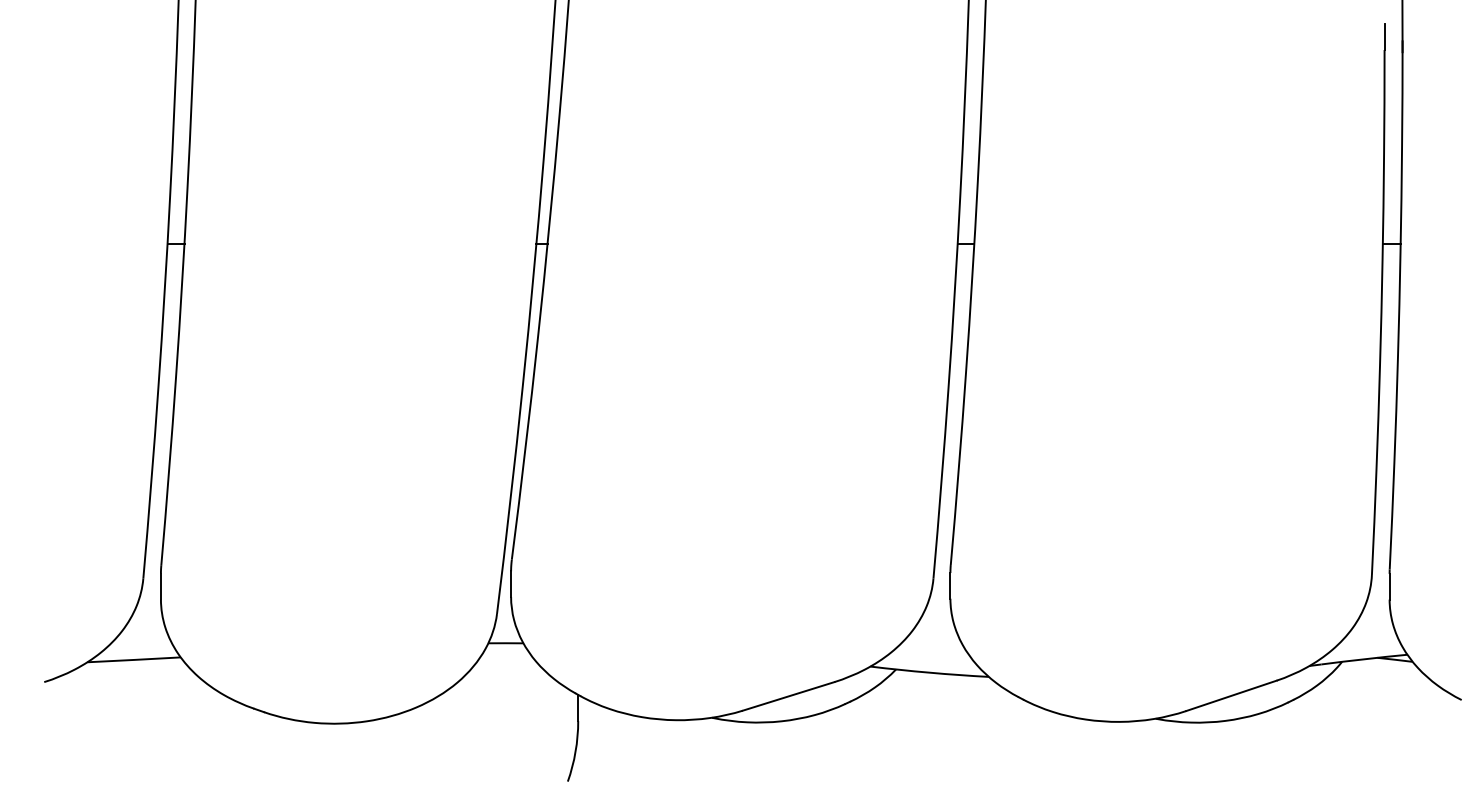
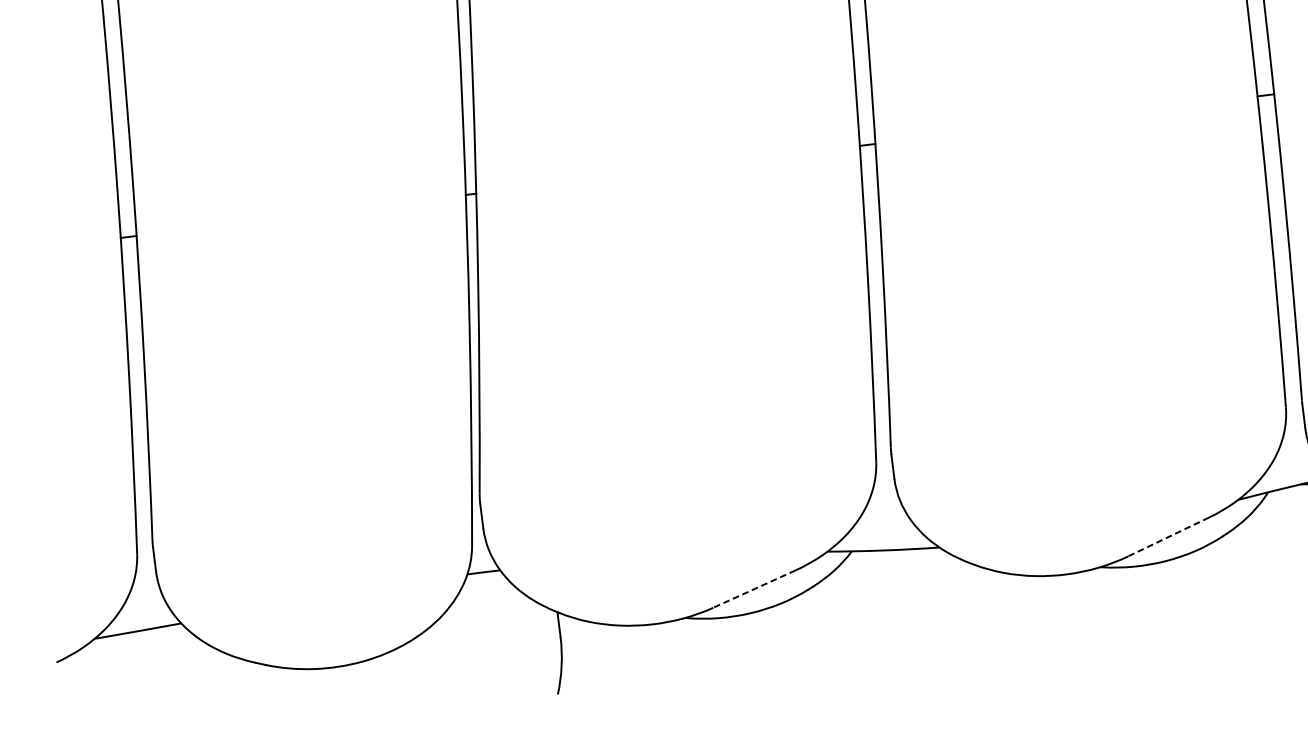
line: (1231, 695) -> (1168, 536), solid -> dashed
line: (788, 696) -> (754, 589), solid -> dashed

